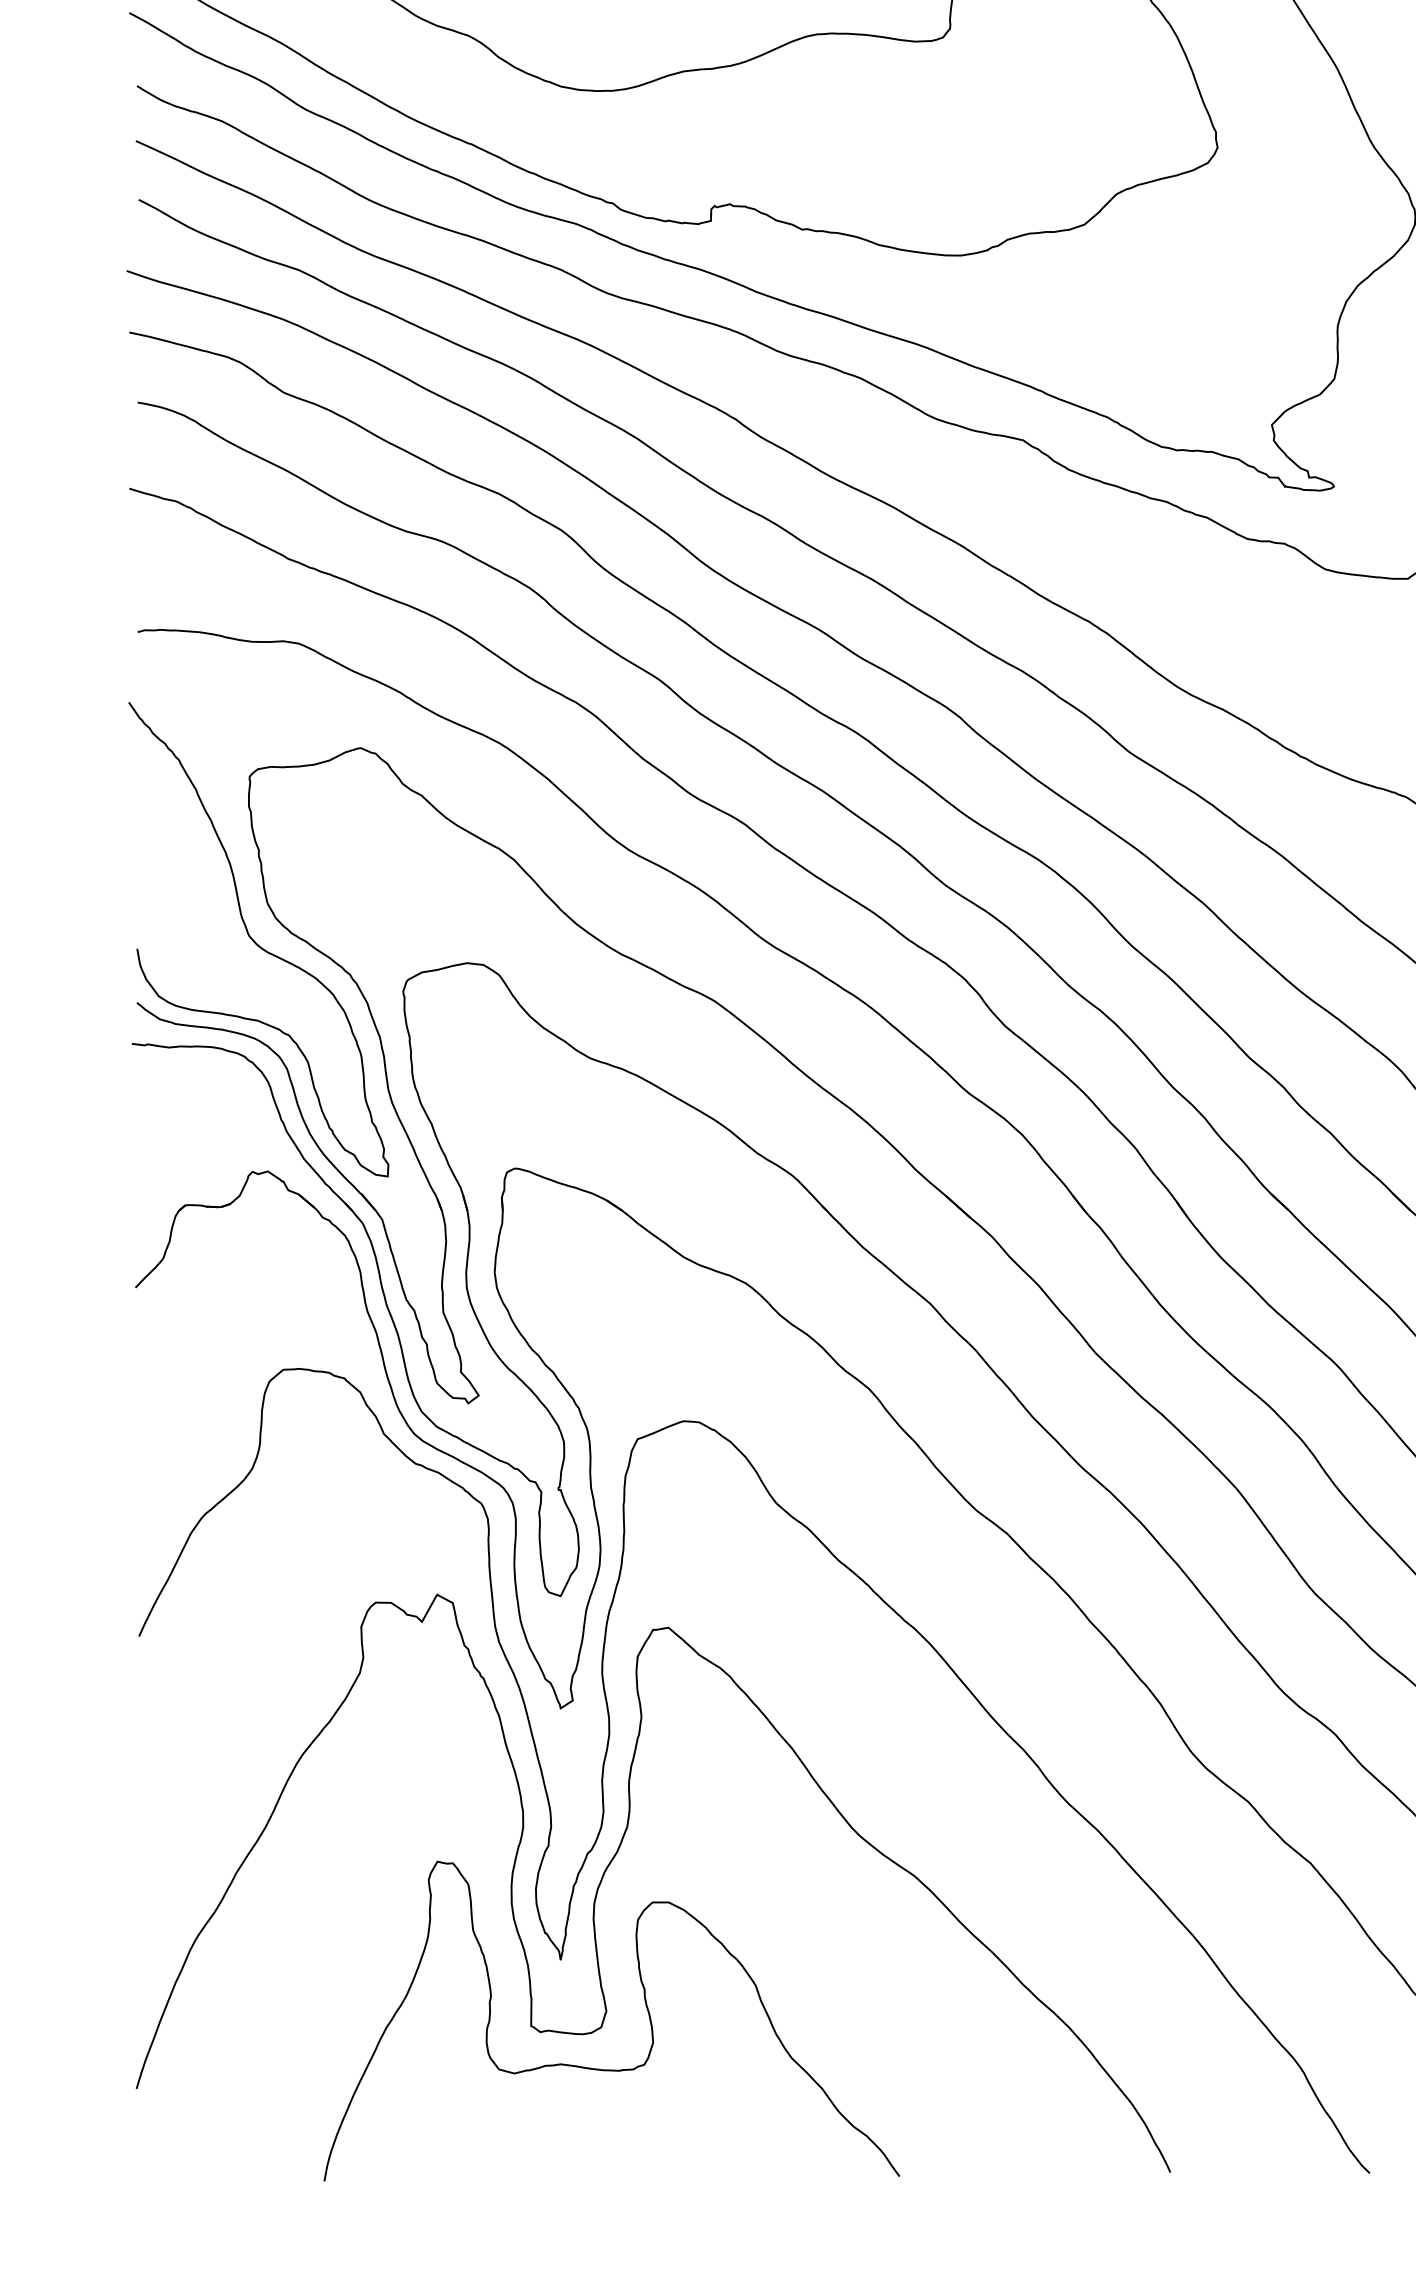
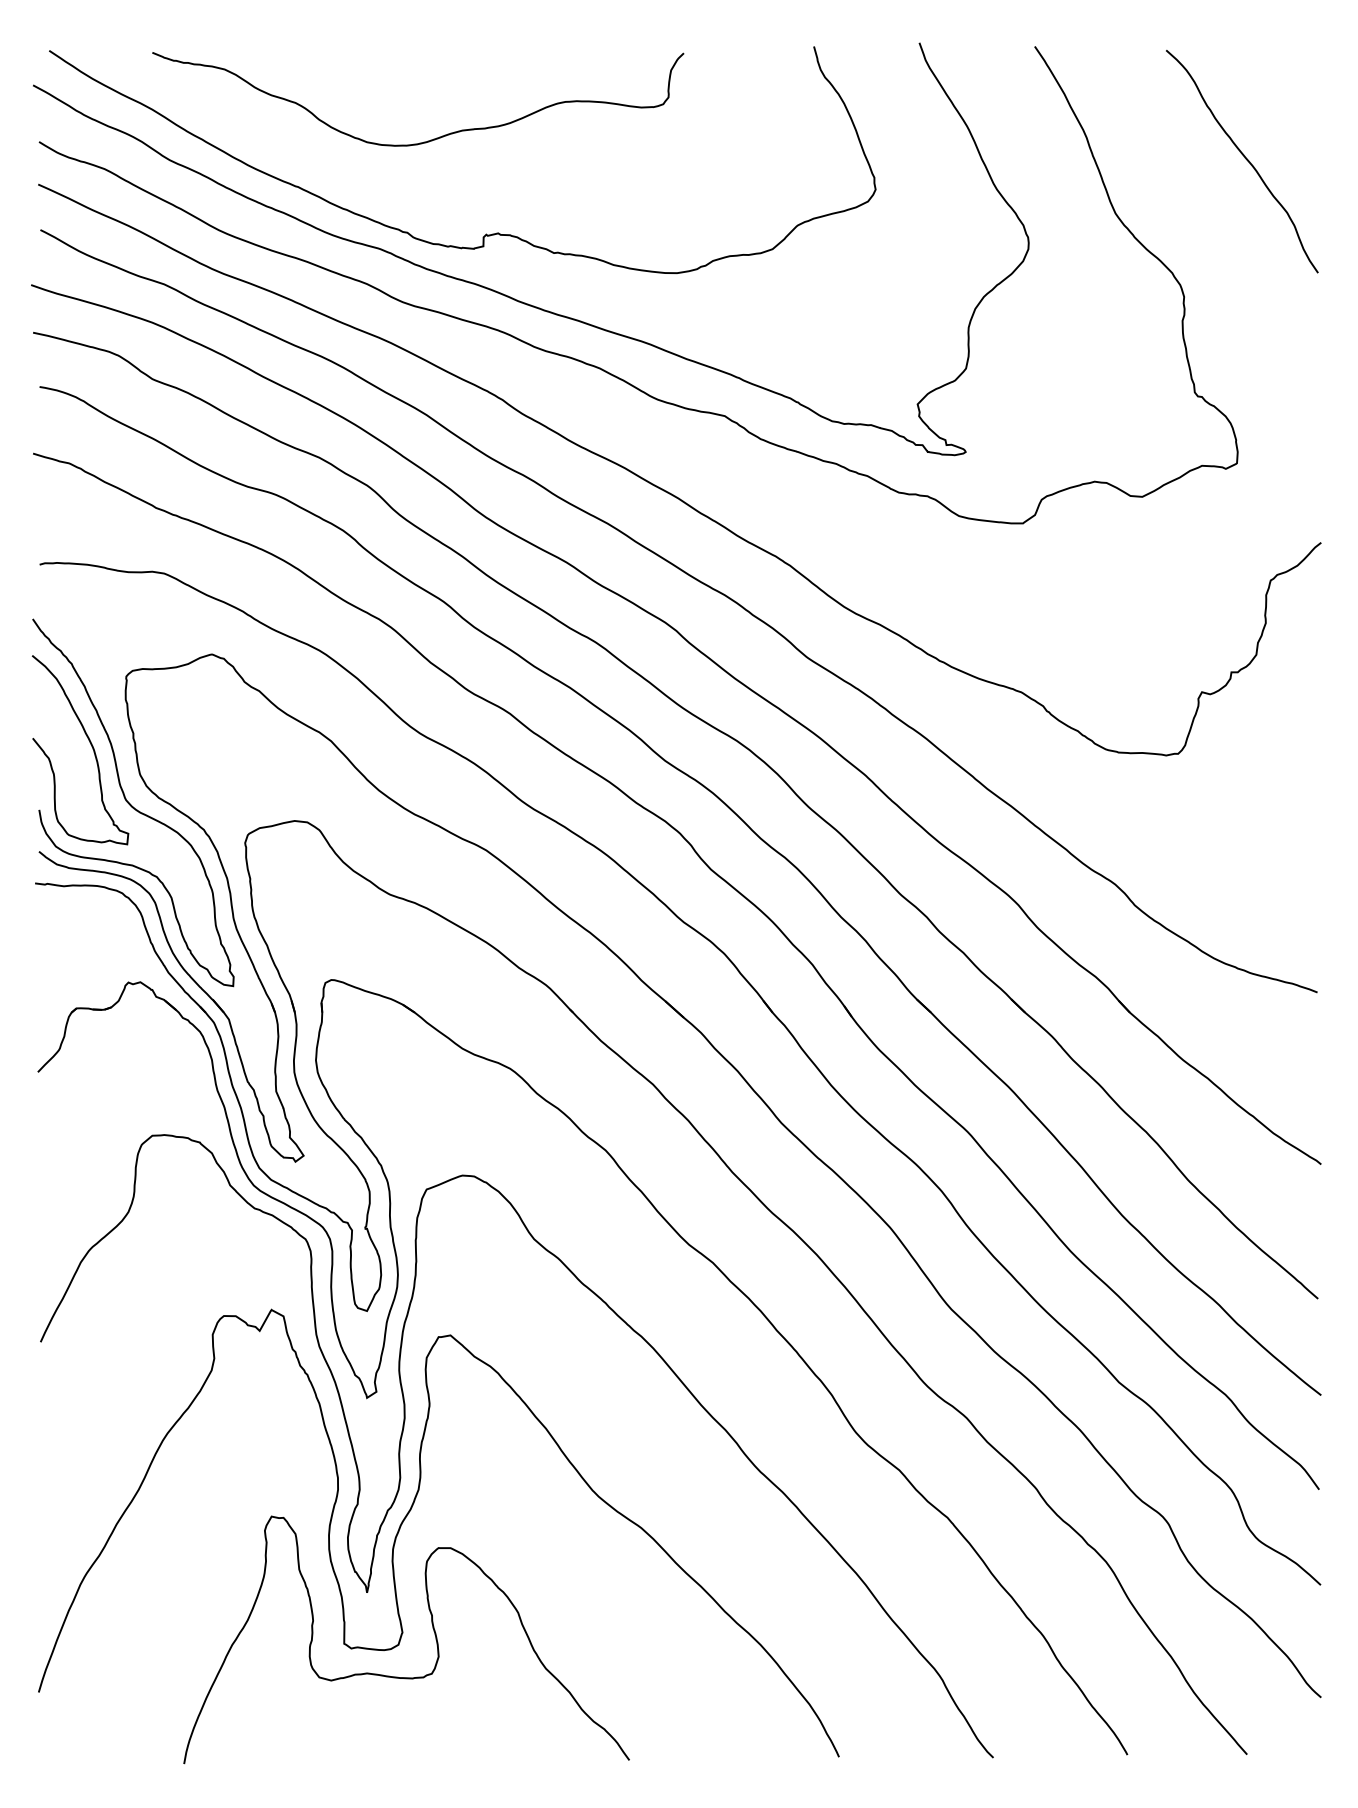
curve: (203, 864) -> (90, 744), added

